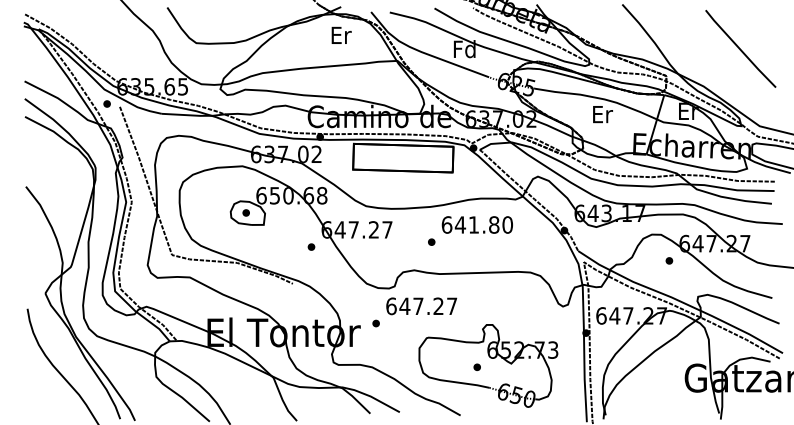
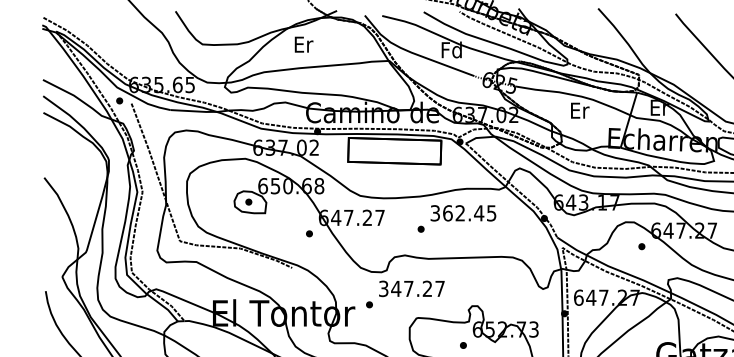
text: (341, 34) -> (303, 43), moved
text: (476, 224) -> (462, 212), 641.80 -> 362.45
text: (391, 306) -> (383, 289), 647.27 -> 347.27

